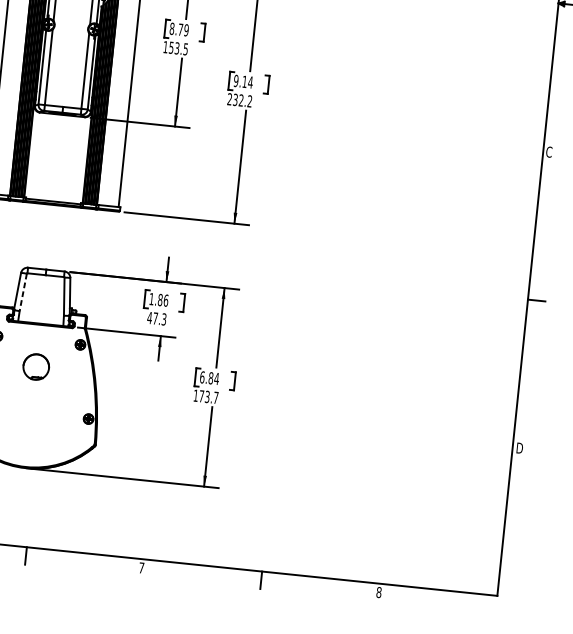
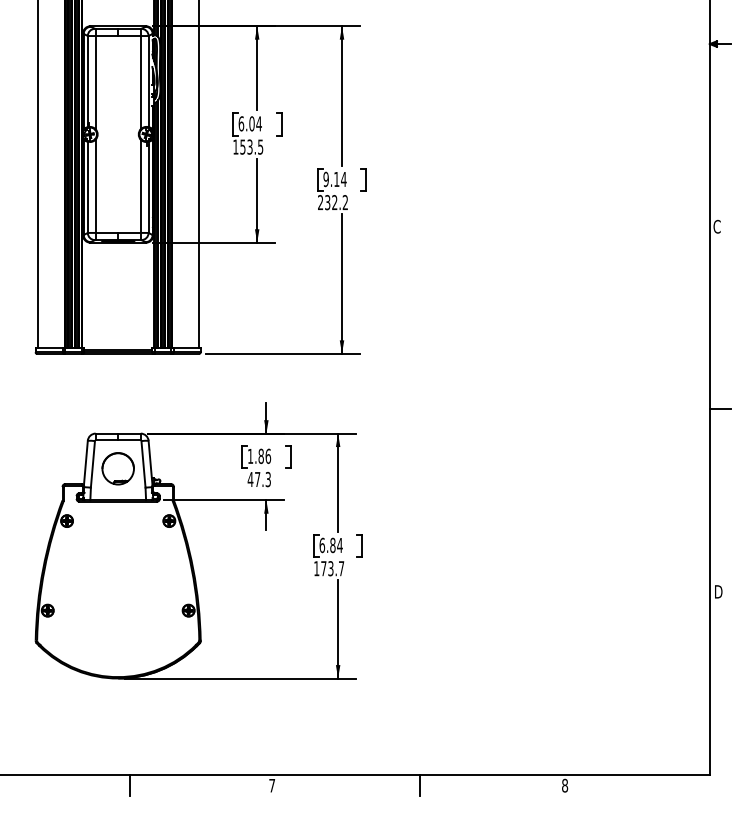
text: (178, 29) -> (249, 123), 8.79 -> 6.04
line: (22, 292) -> (92, 464), dashed -> solid
part: (35, 366) -> (117, 468), moved

